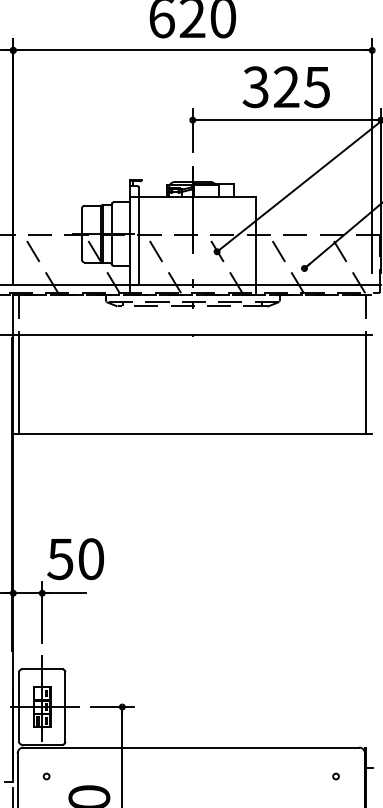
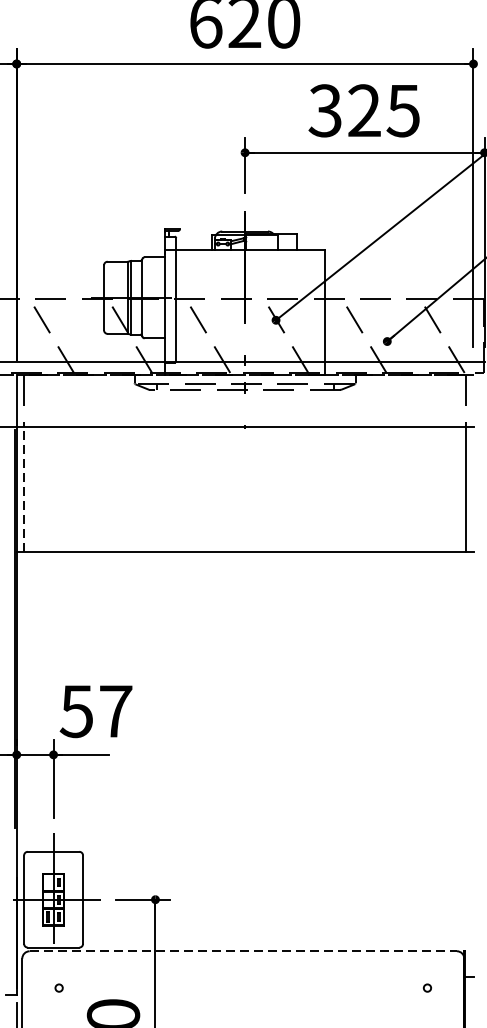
line: (19, 384) -> (24, 489), solid -> dashed
text: (91, 559) -> (116, 711), 50 -> 57
line: (191, 747) -> (243, 951), solid -> dashed

